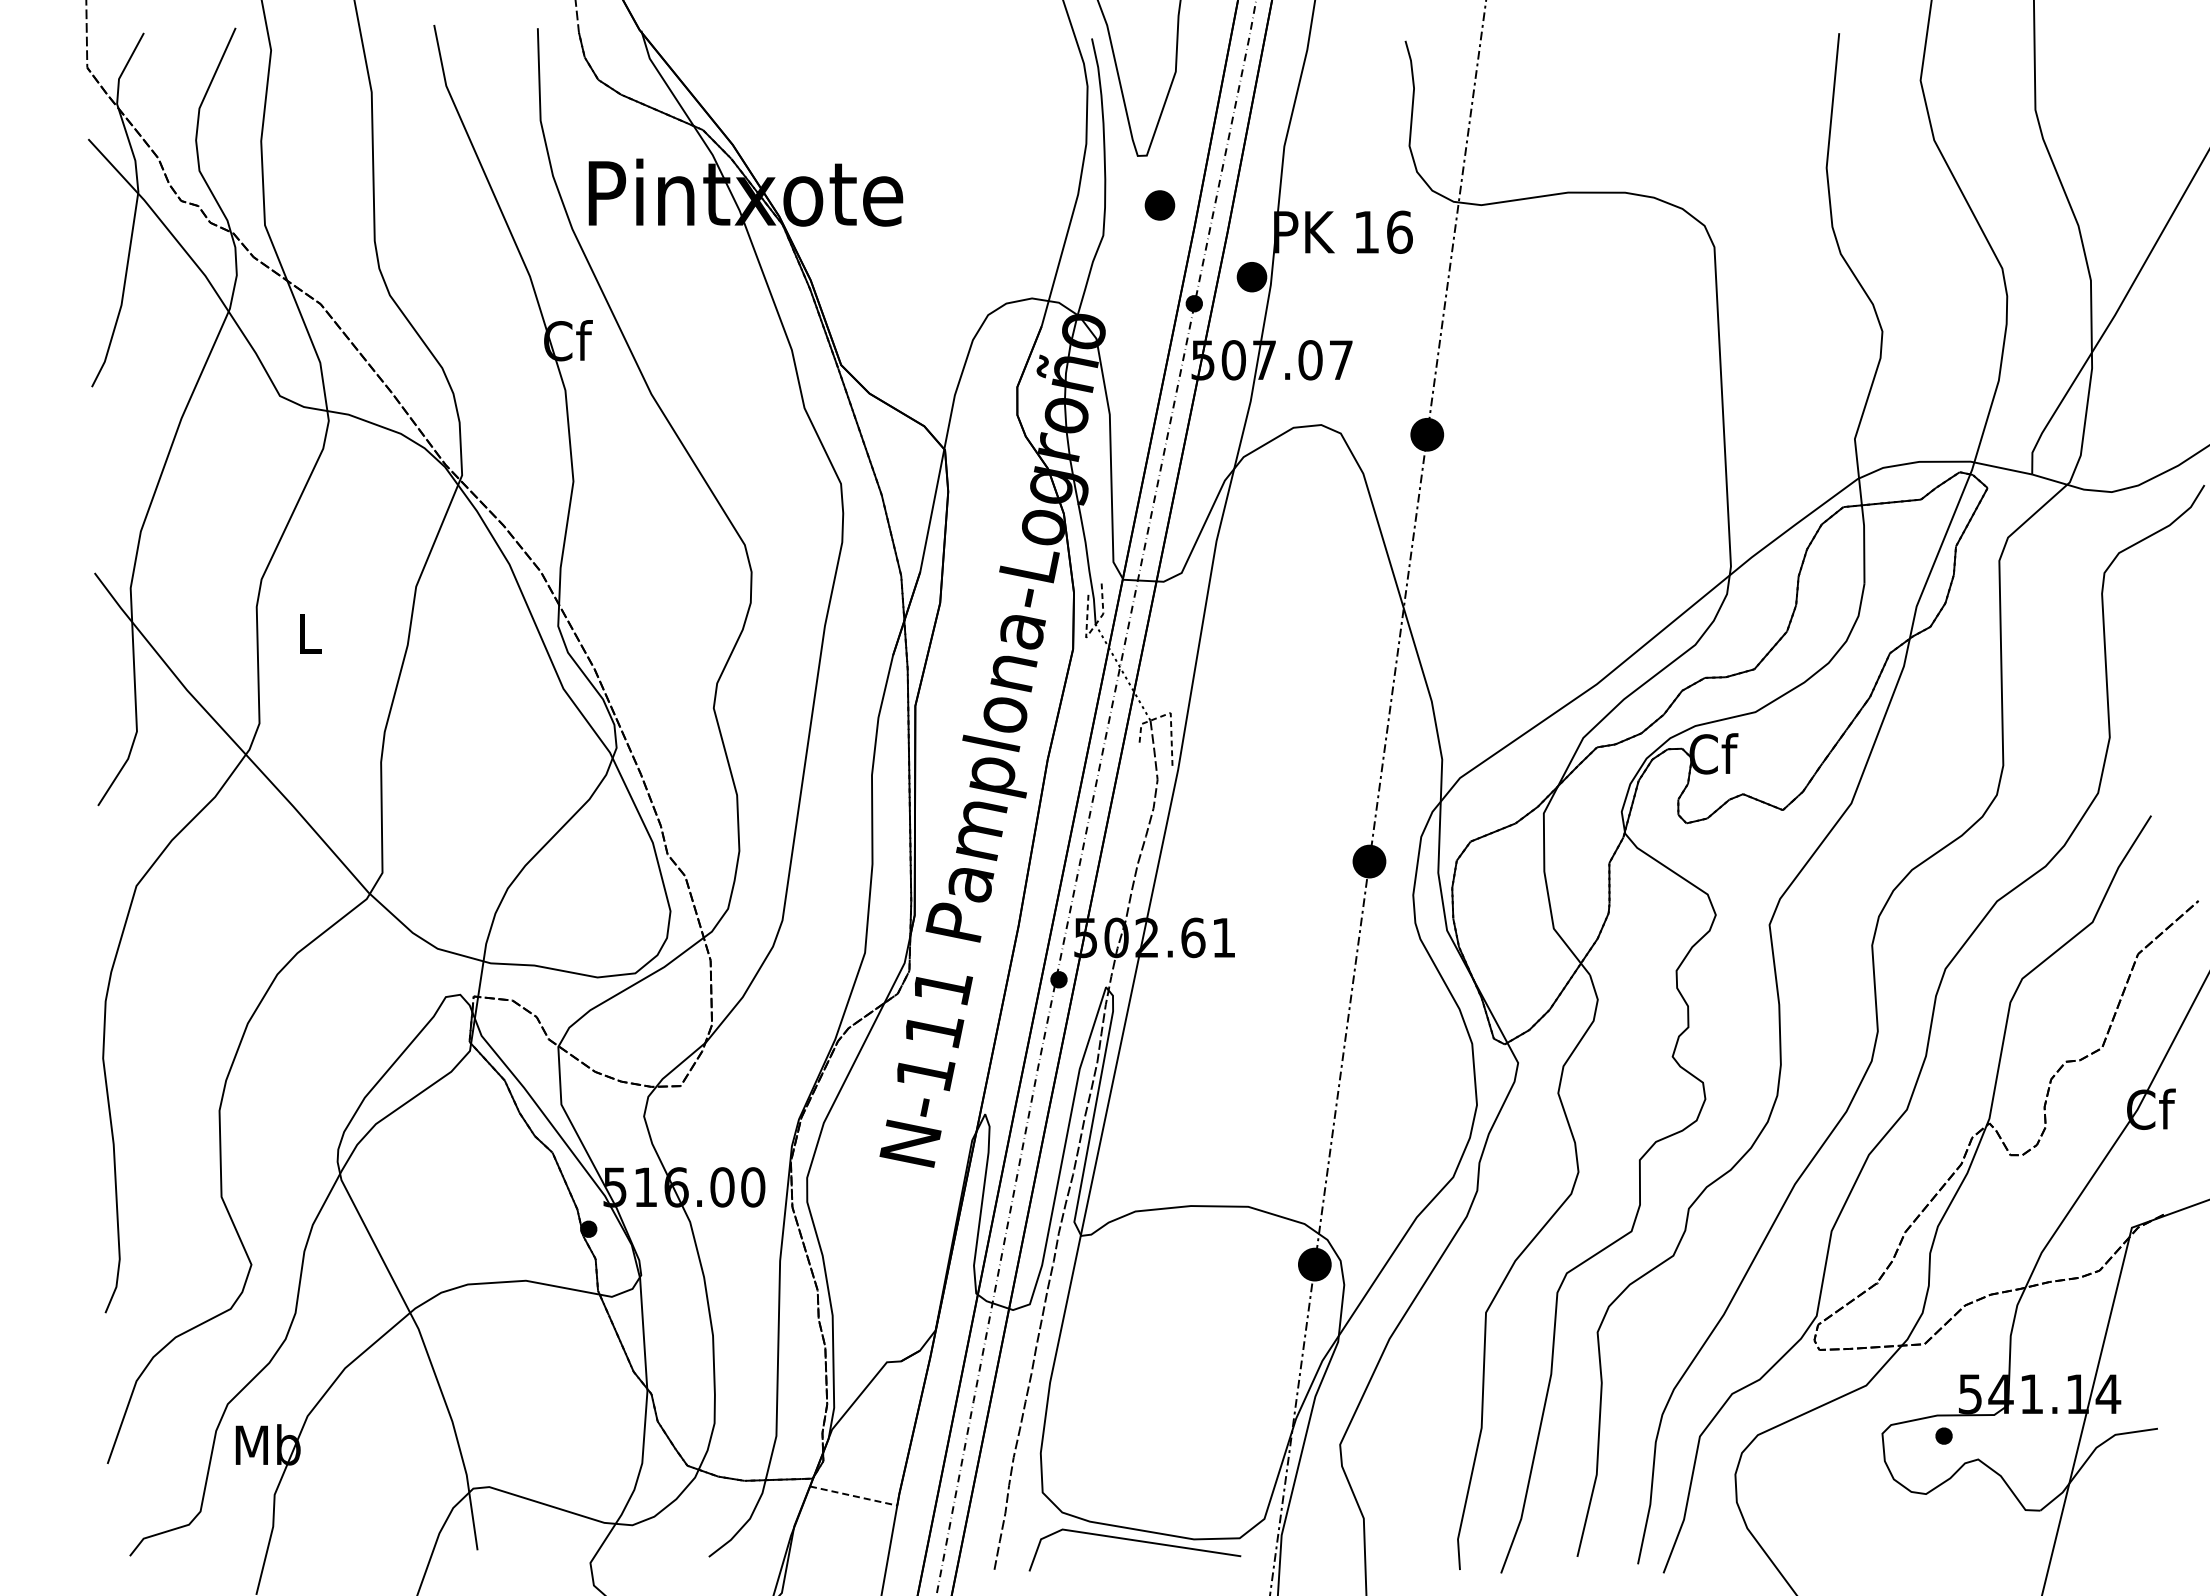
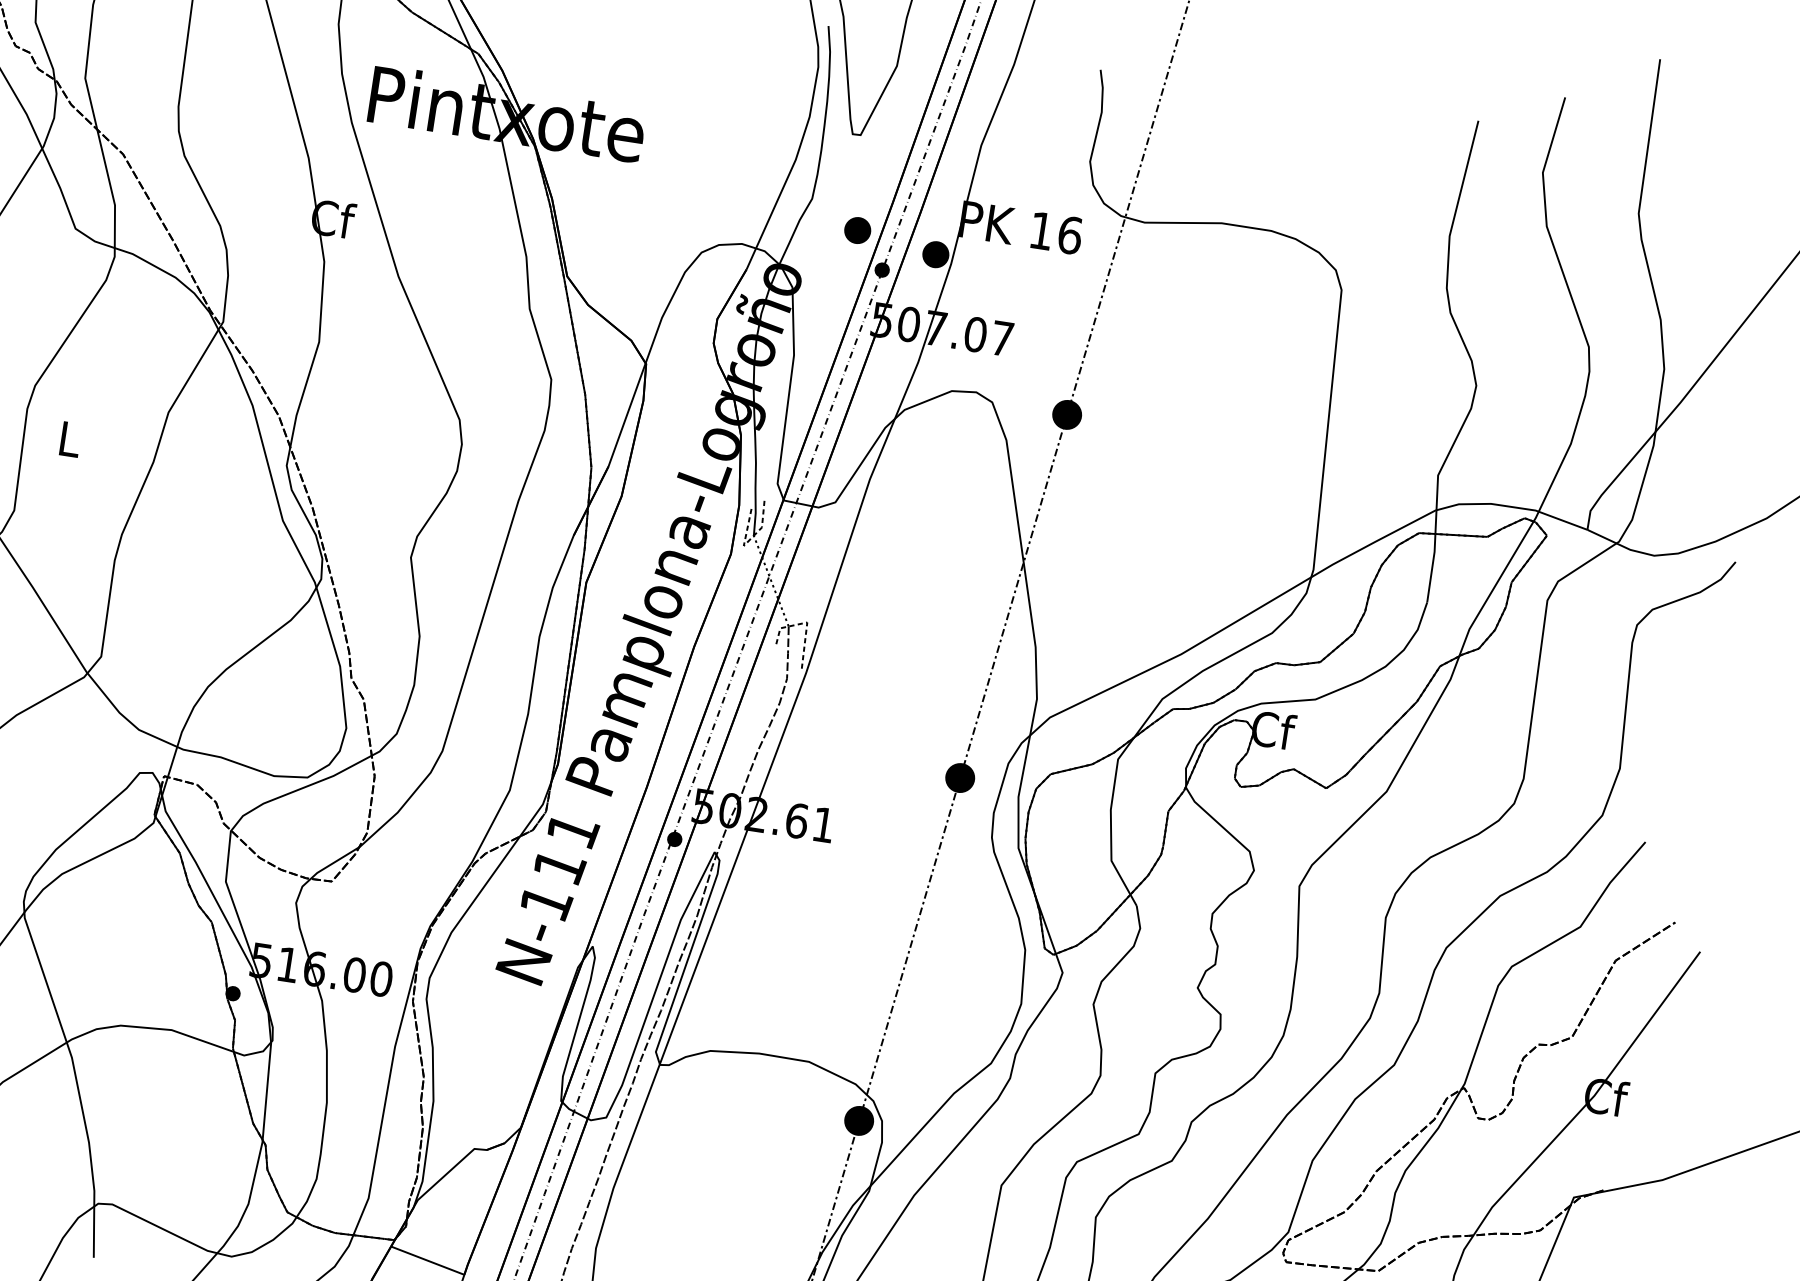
part: (1159, 205) -> (857, 230), moved
line: (853, 1496) -> (427, 1261), dashed -> solid

